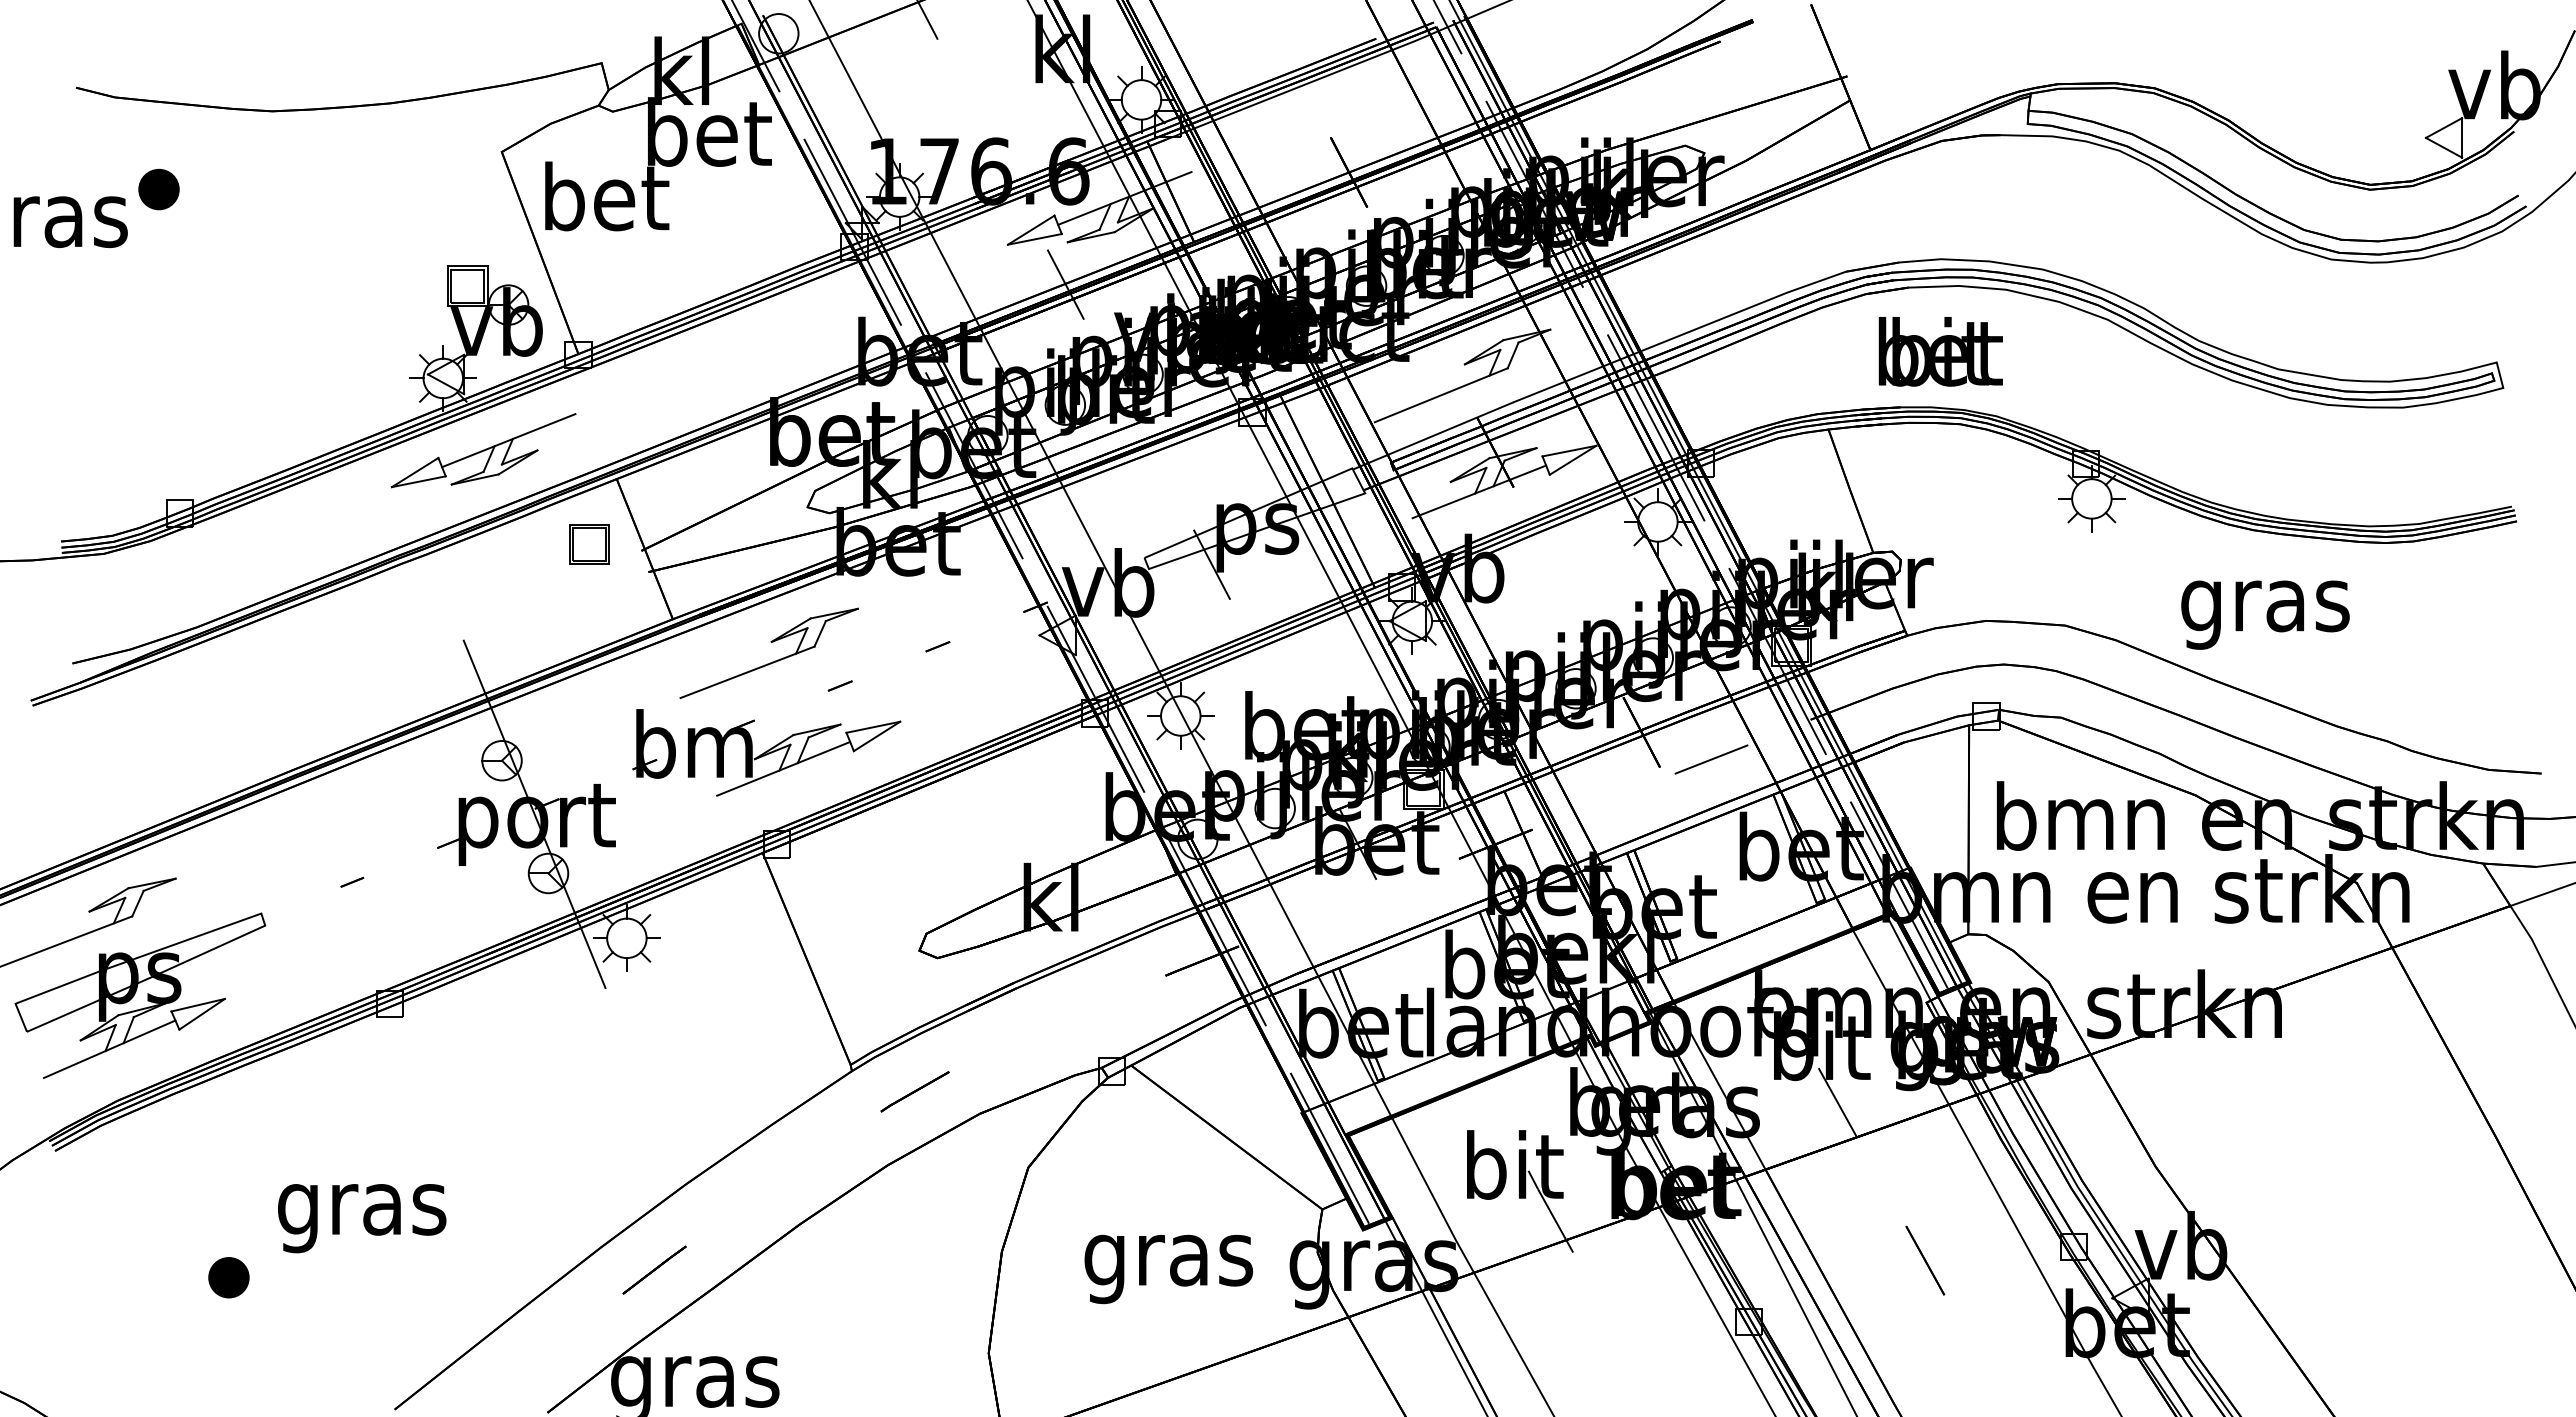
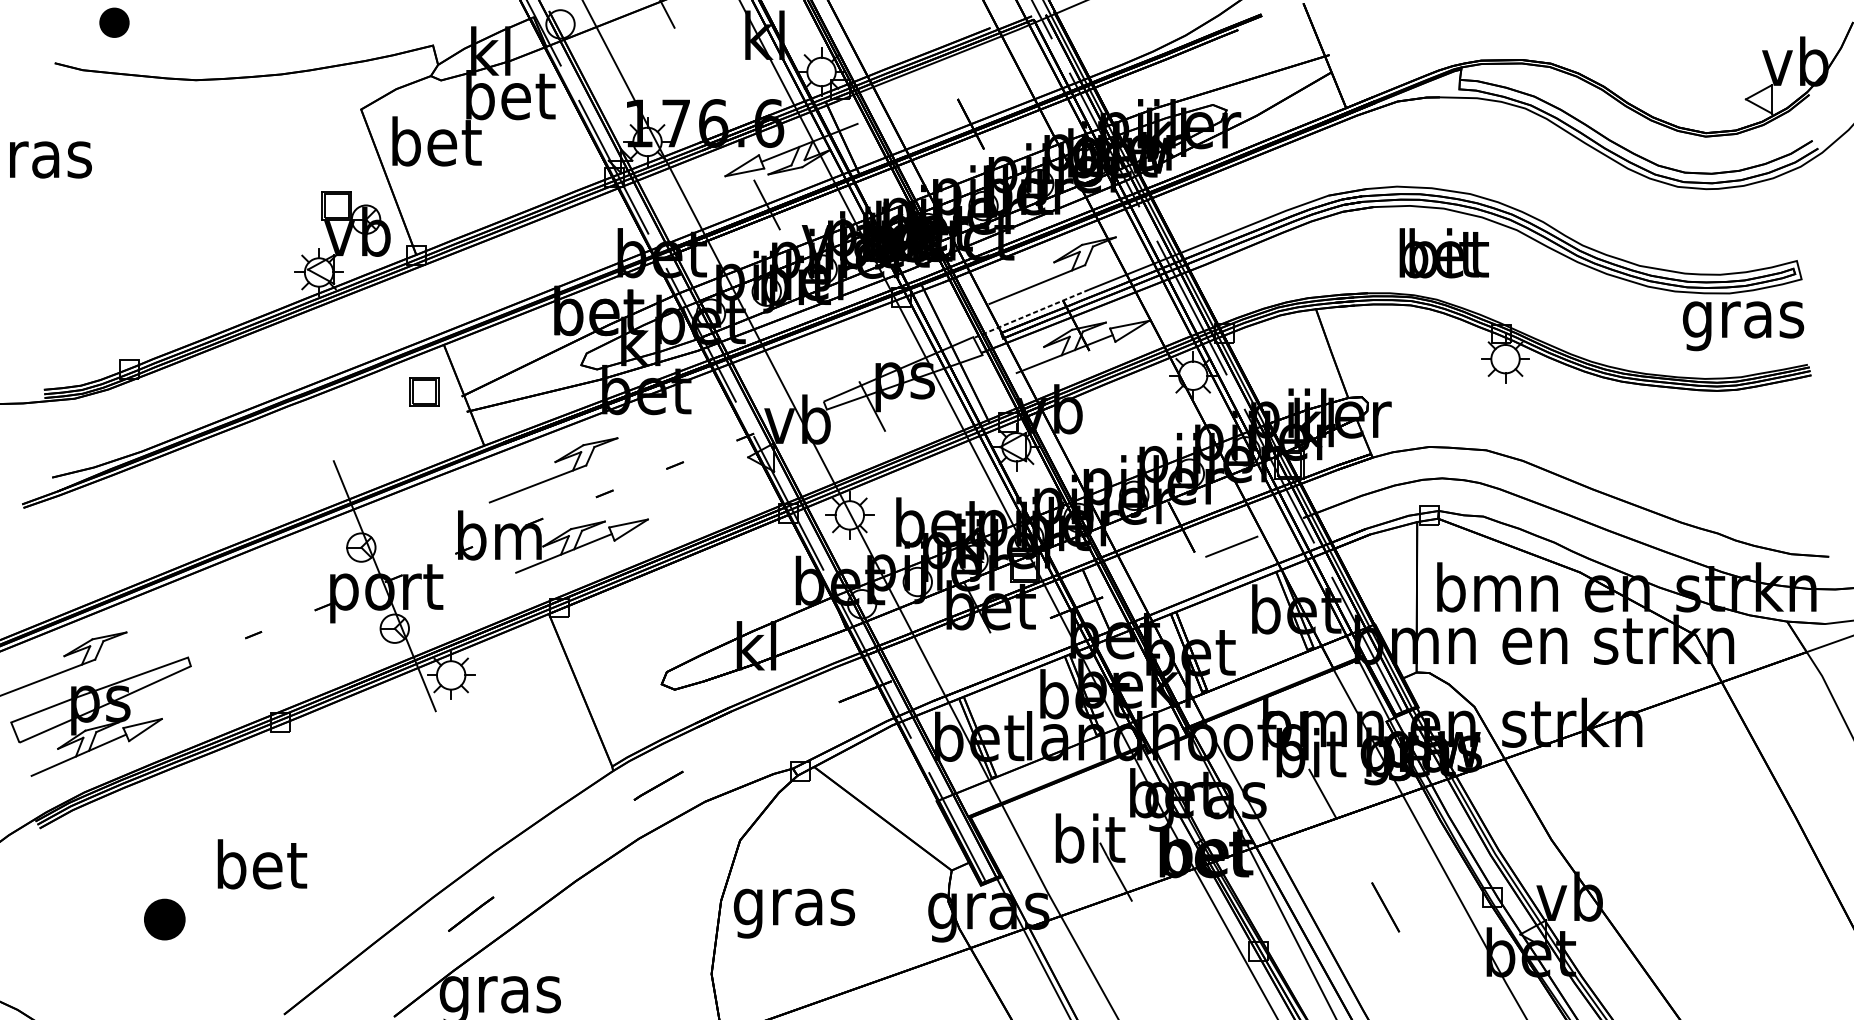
part: (158, 189) -> (114, 22), moved
text: (1940, 351) -> (1444, 253), moved
line: (1433, 435) -> (1031, 313), solid -> dashed
part: (483, 450) -> (348, 324), removed
text: (2265, 614) -> (1743, 325), moved
text: (362, 1209) -> (260, 870), gras -> bet
text: (1168, 1269) -> (794, 913), moved
part: (228, 1277) -> (164, 919), size x1.4

